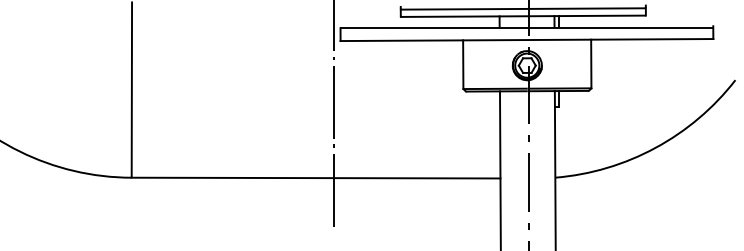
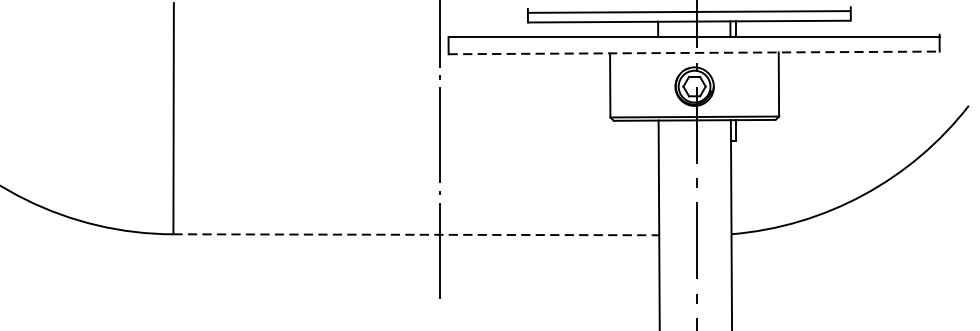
line: (527, 40) -> (694, 53), solid -> dashed
line: (316, 178) -> (416, 235), solid -> dashed

